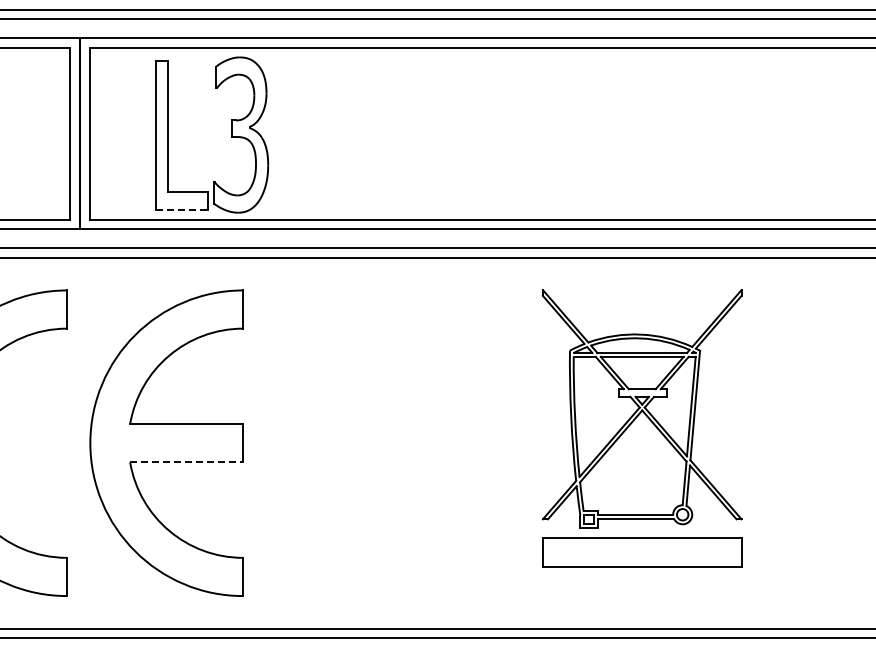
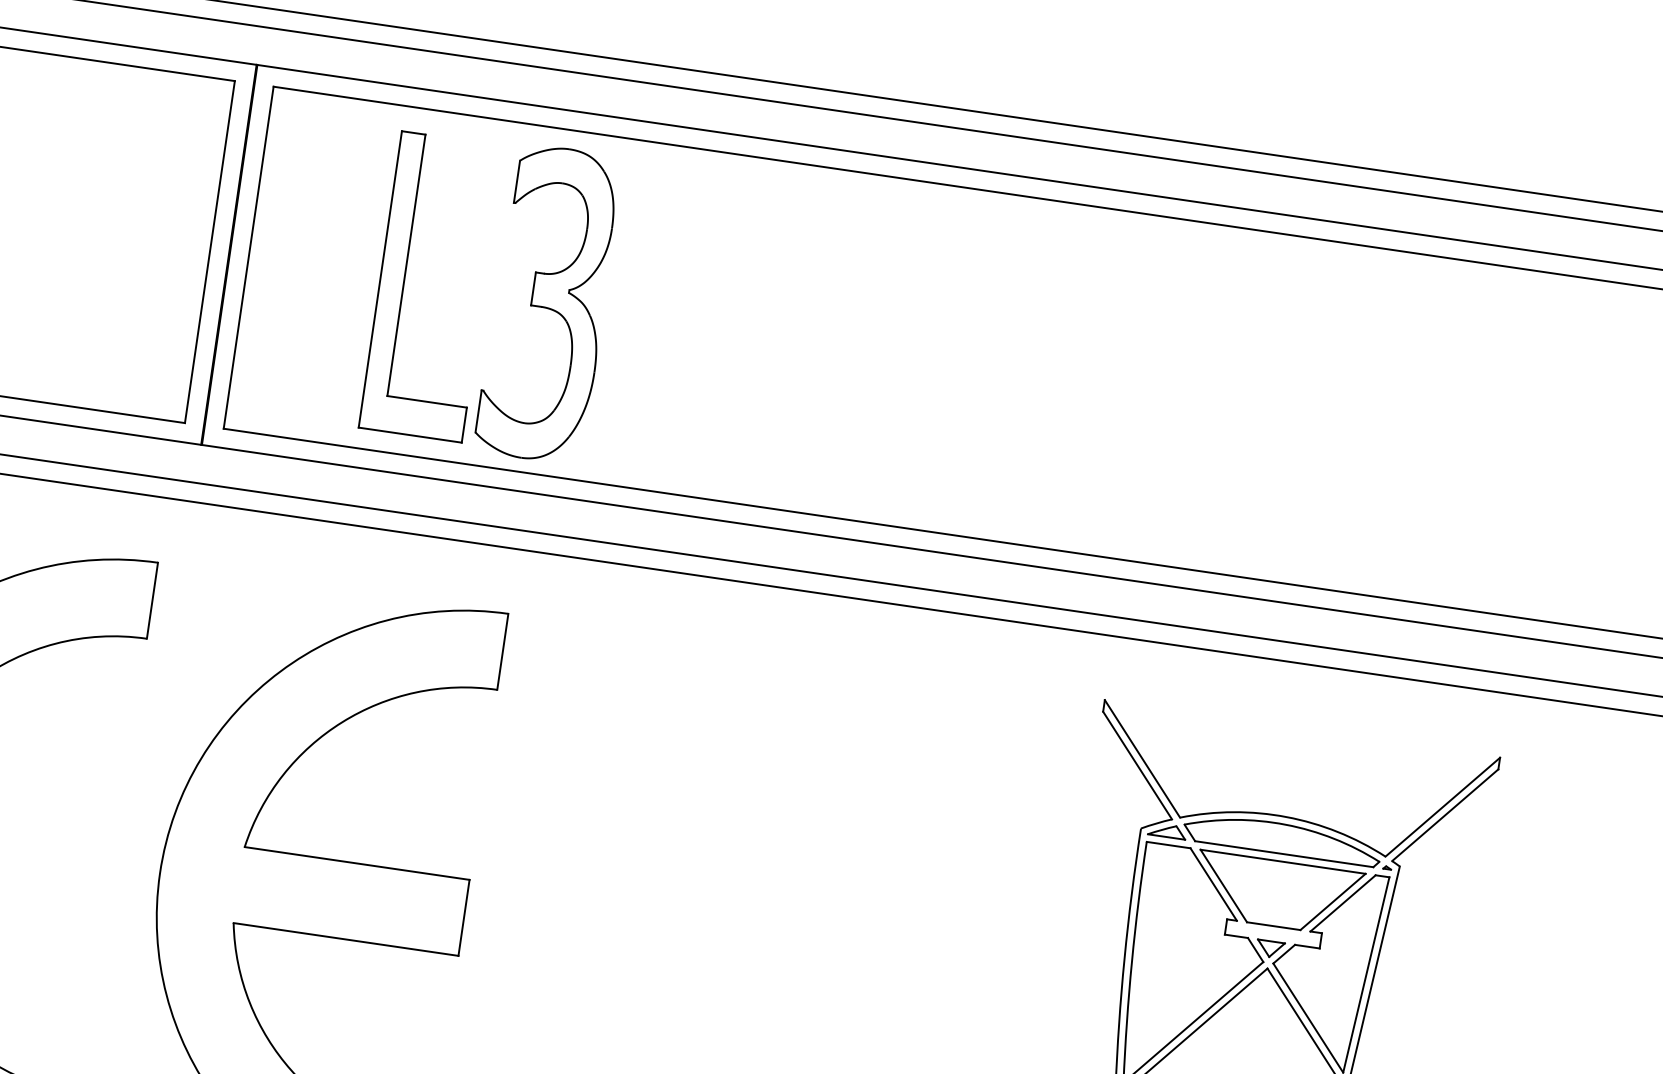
line: (182, 209) -> (411, 435), dashed -> solid
line: (187, 462) -> (347, 939), dashed -> solid

